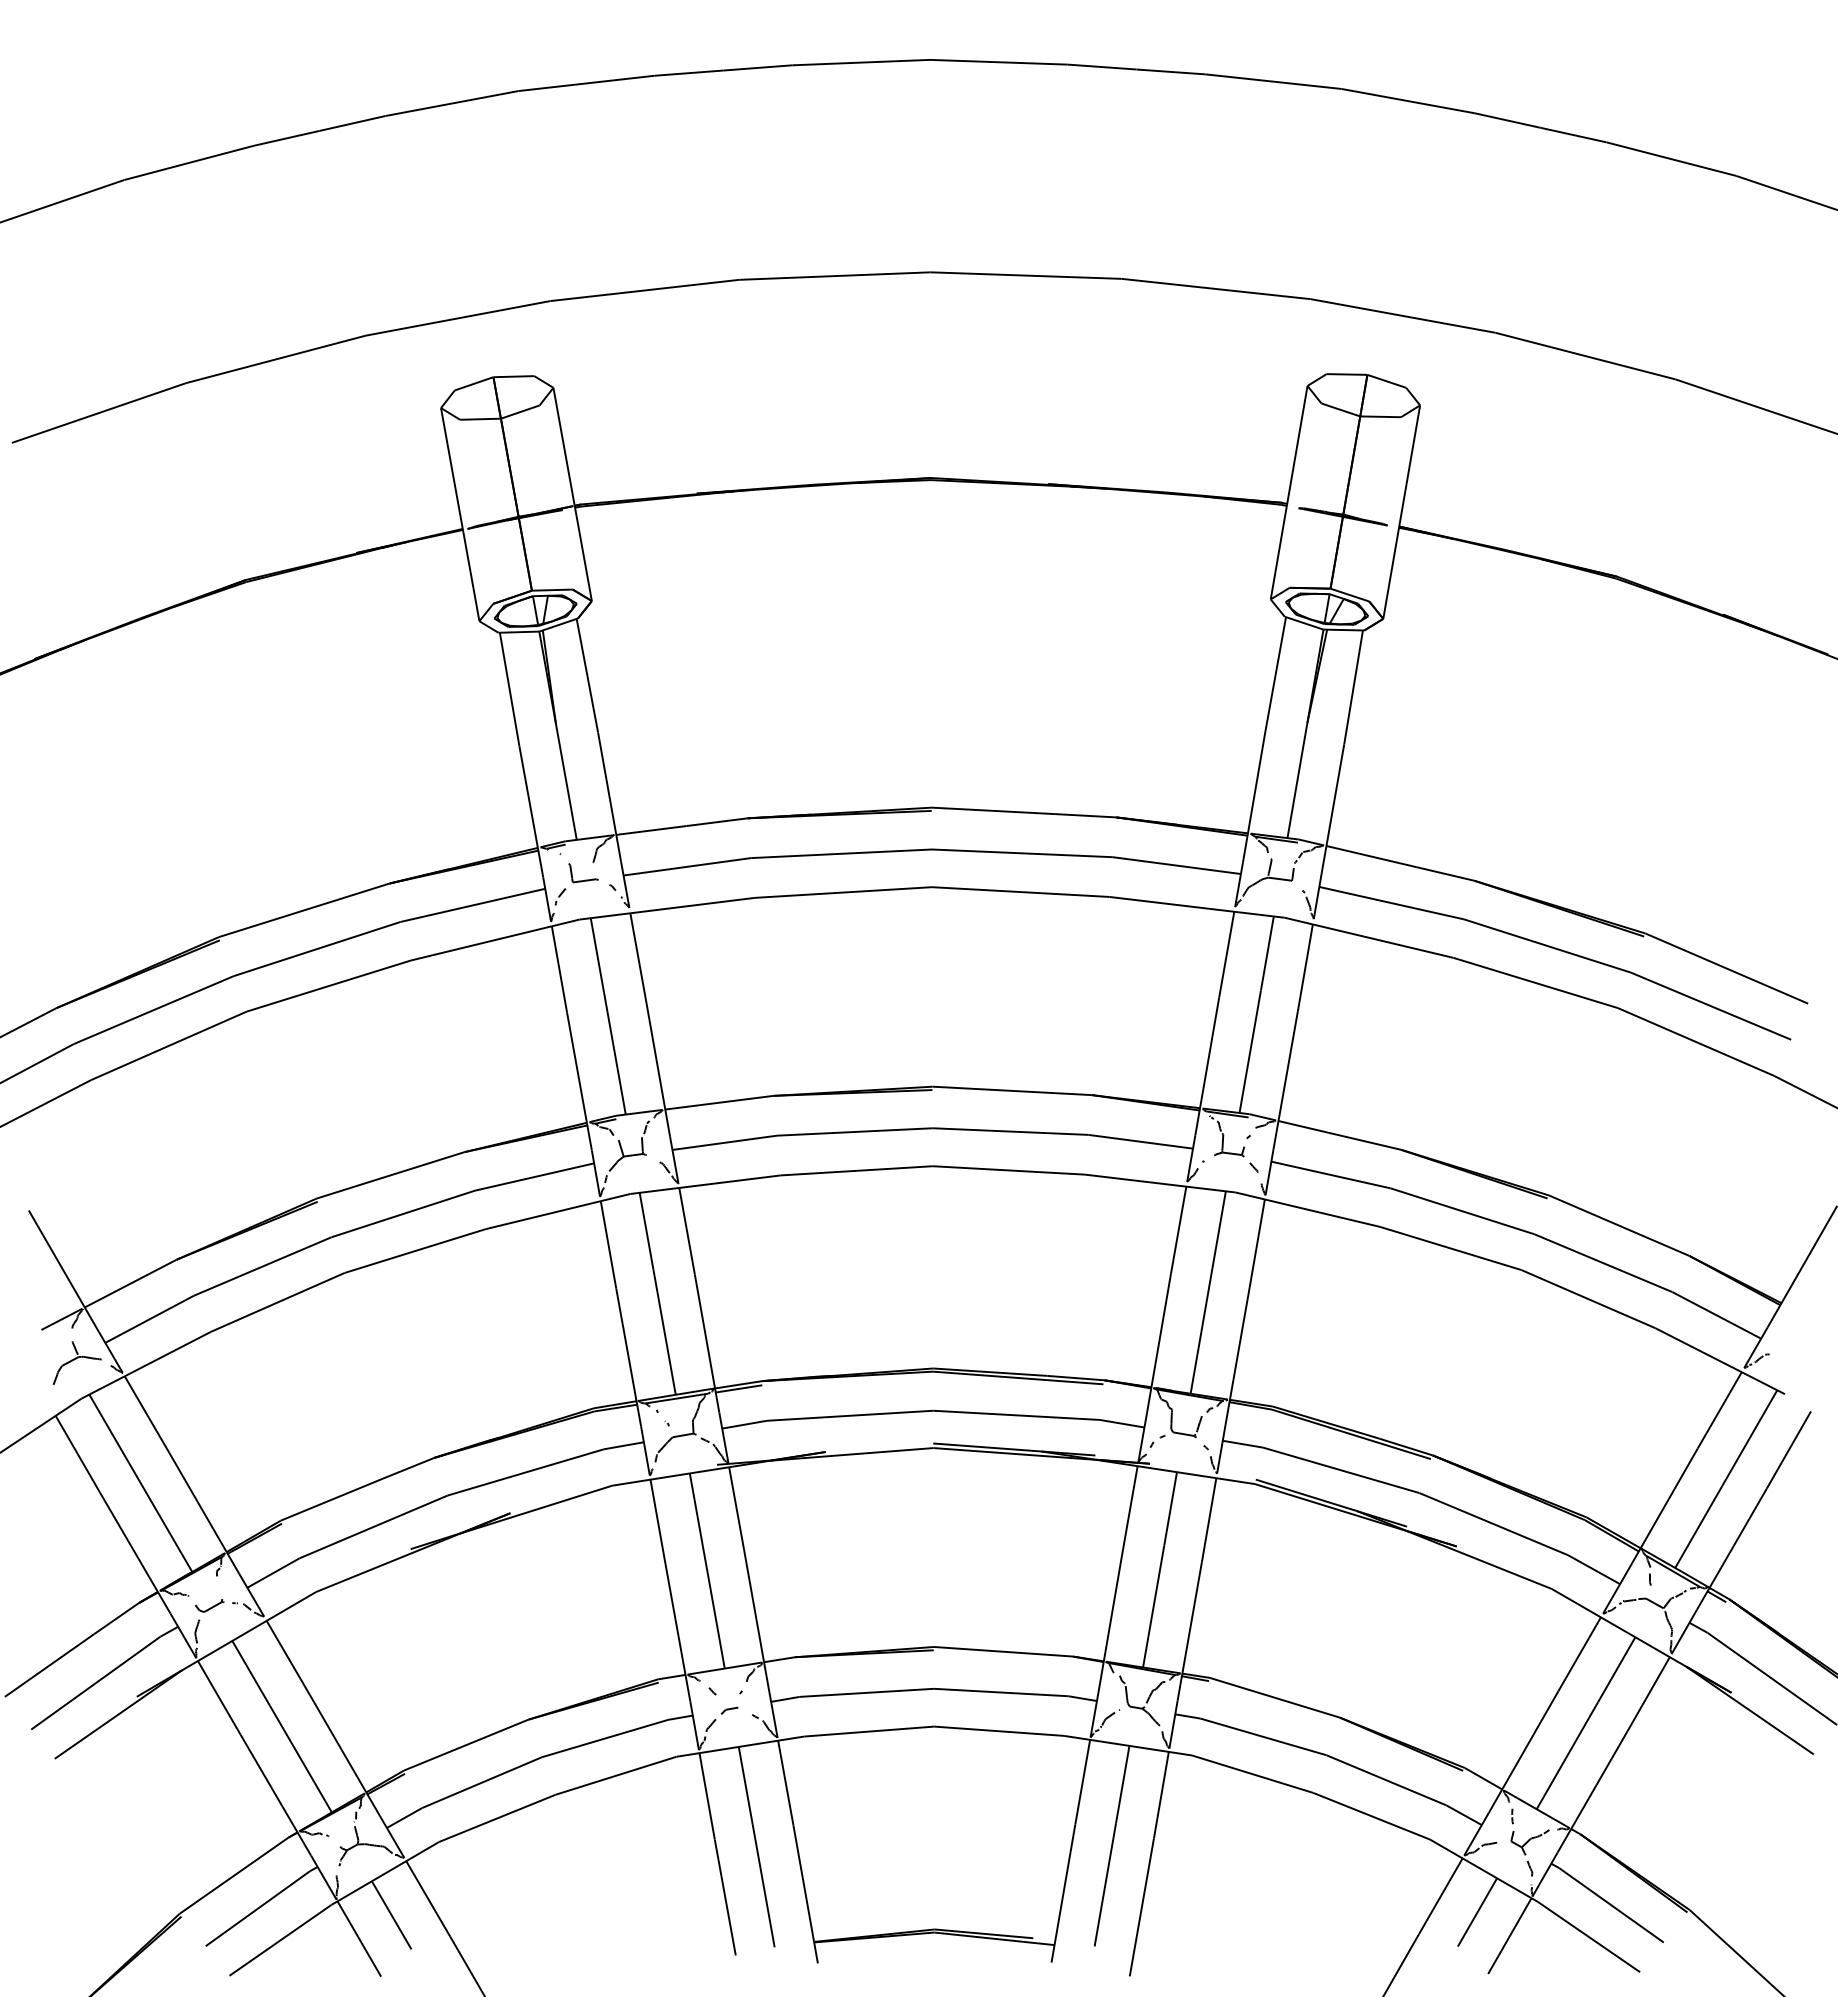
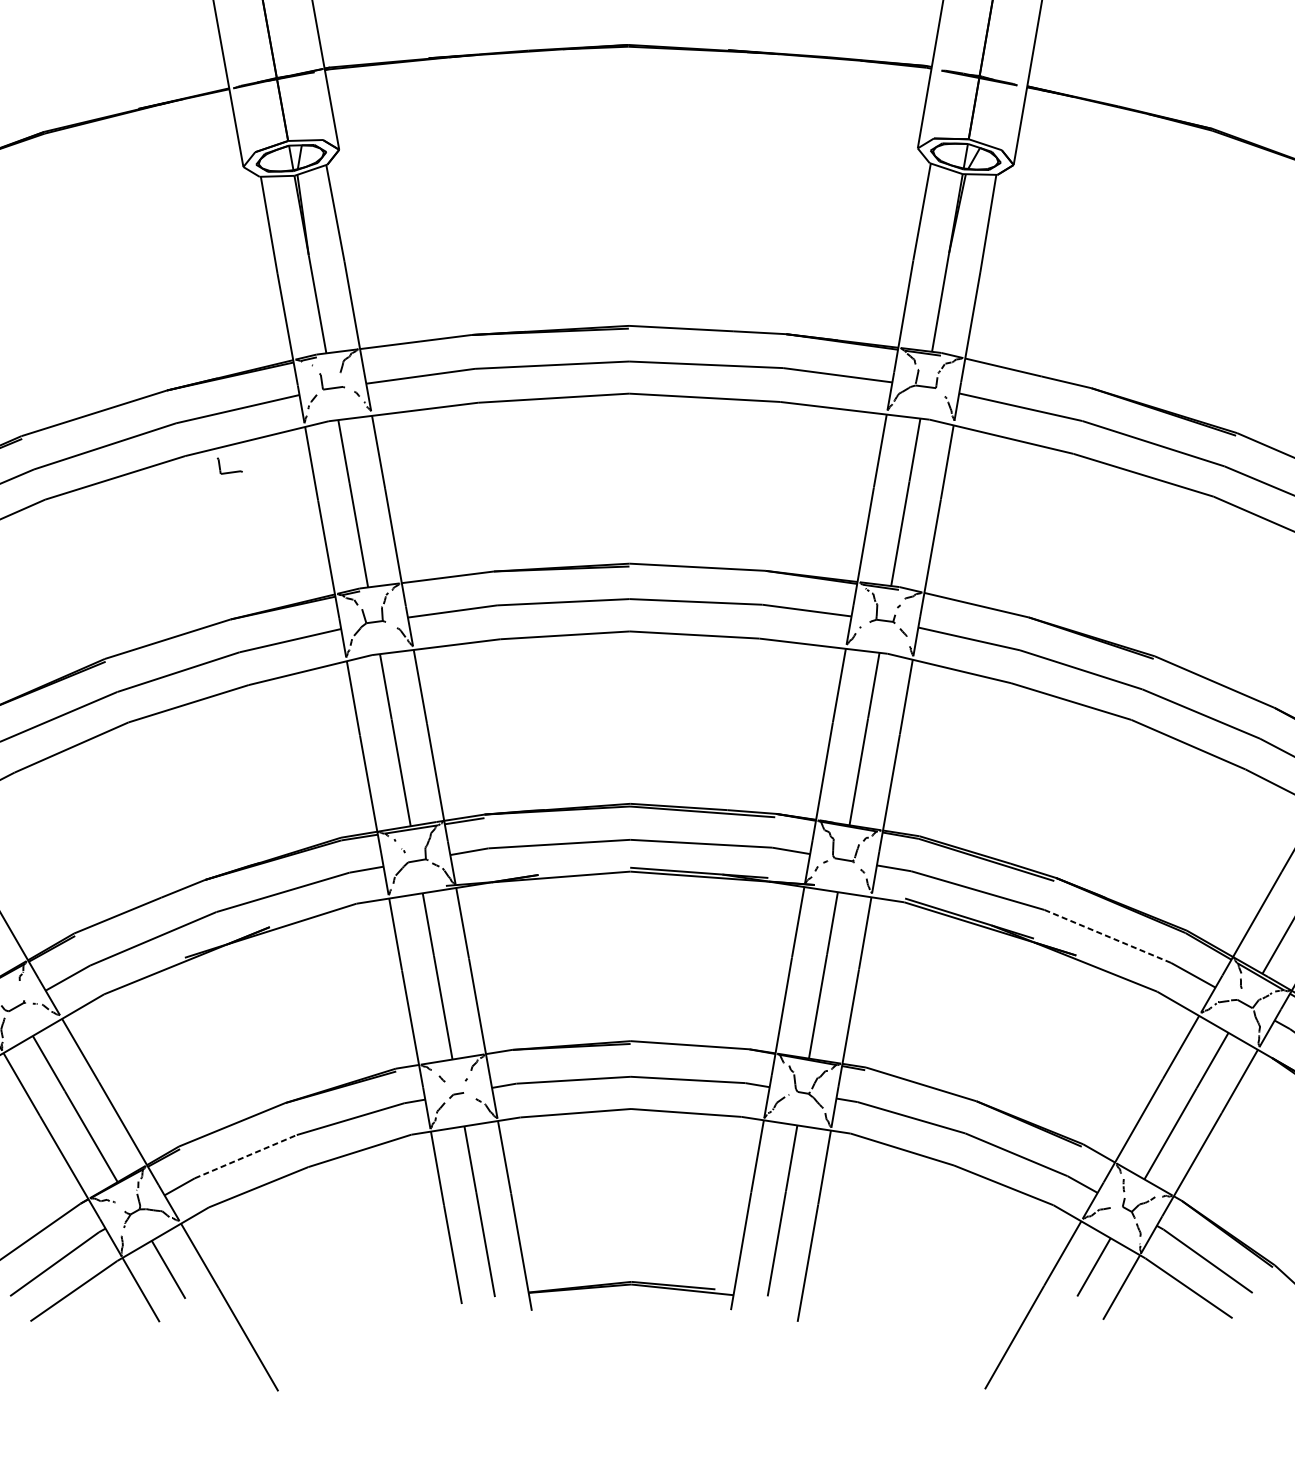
part: (465, 978) -> (231, 471), added
line: (1493, 1524) -> (1107, 936), solid -> dashed
line: (482, 1782) -> (246, 1156), solid -> dashed

